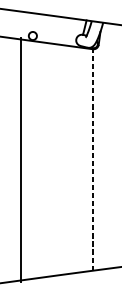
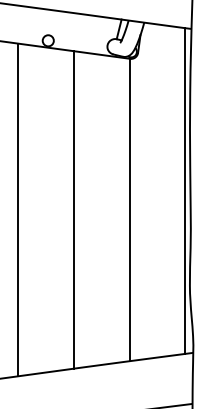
line: (21, 159) -> (18, 209), moved
line: (52, 159) -> (74, 209), added
line: (92, 159) -> (129, 209), dashed -> solid

